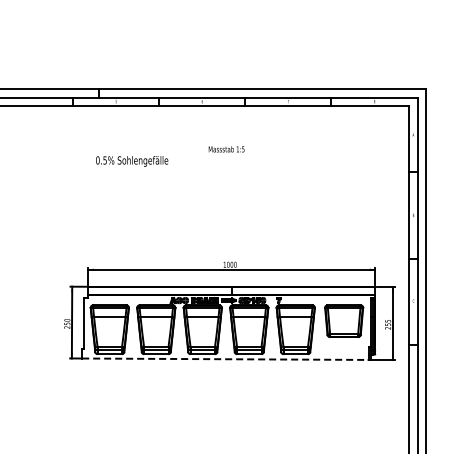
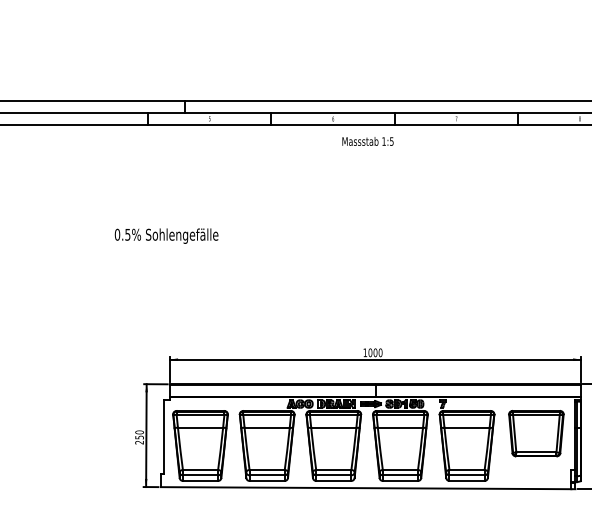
text: (226, 149) -> (367, 141), moved
text: (132, 161) -> (167, 236), moved
line: (225, 359) -> (366, 488), dashed -> solid

